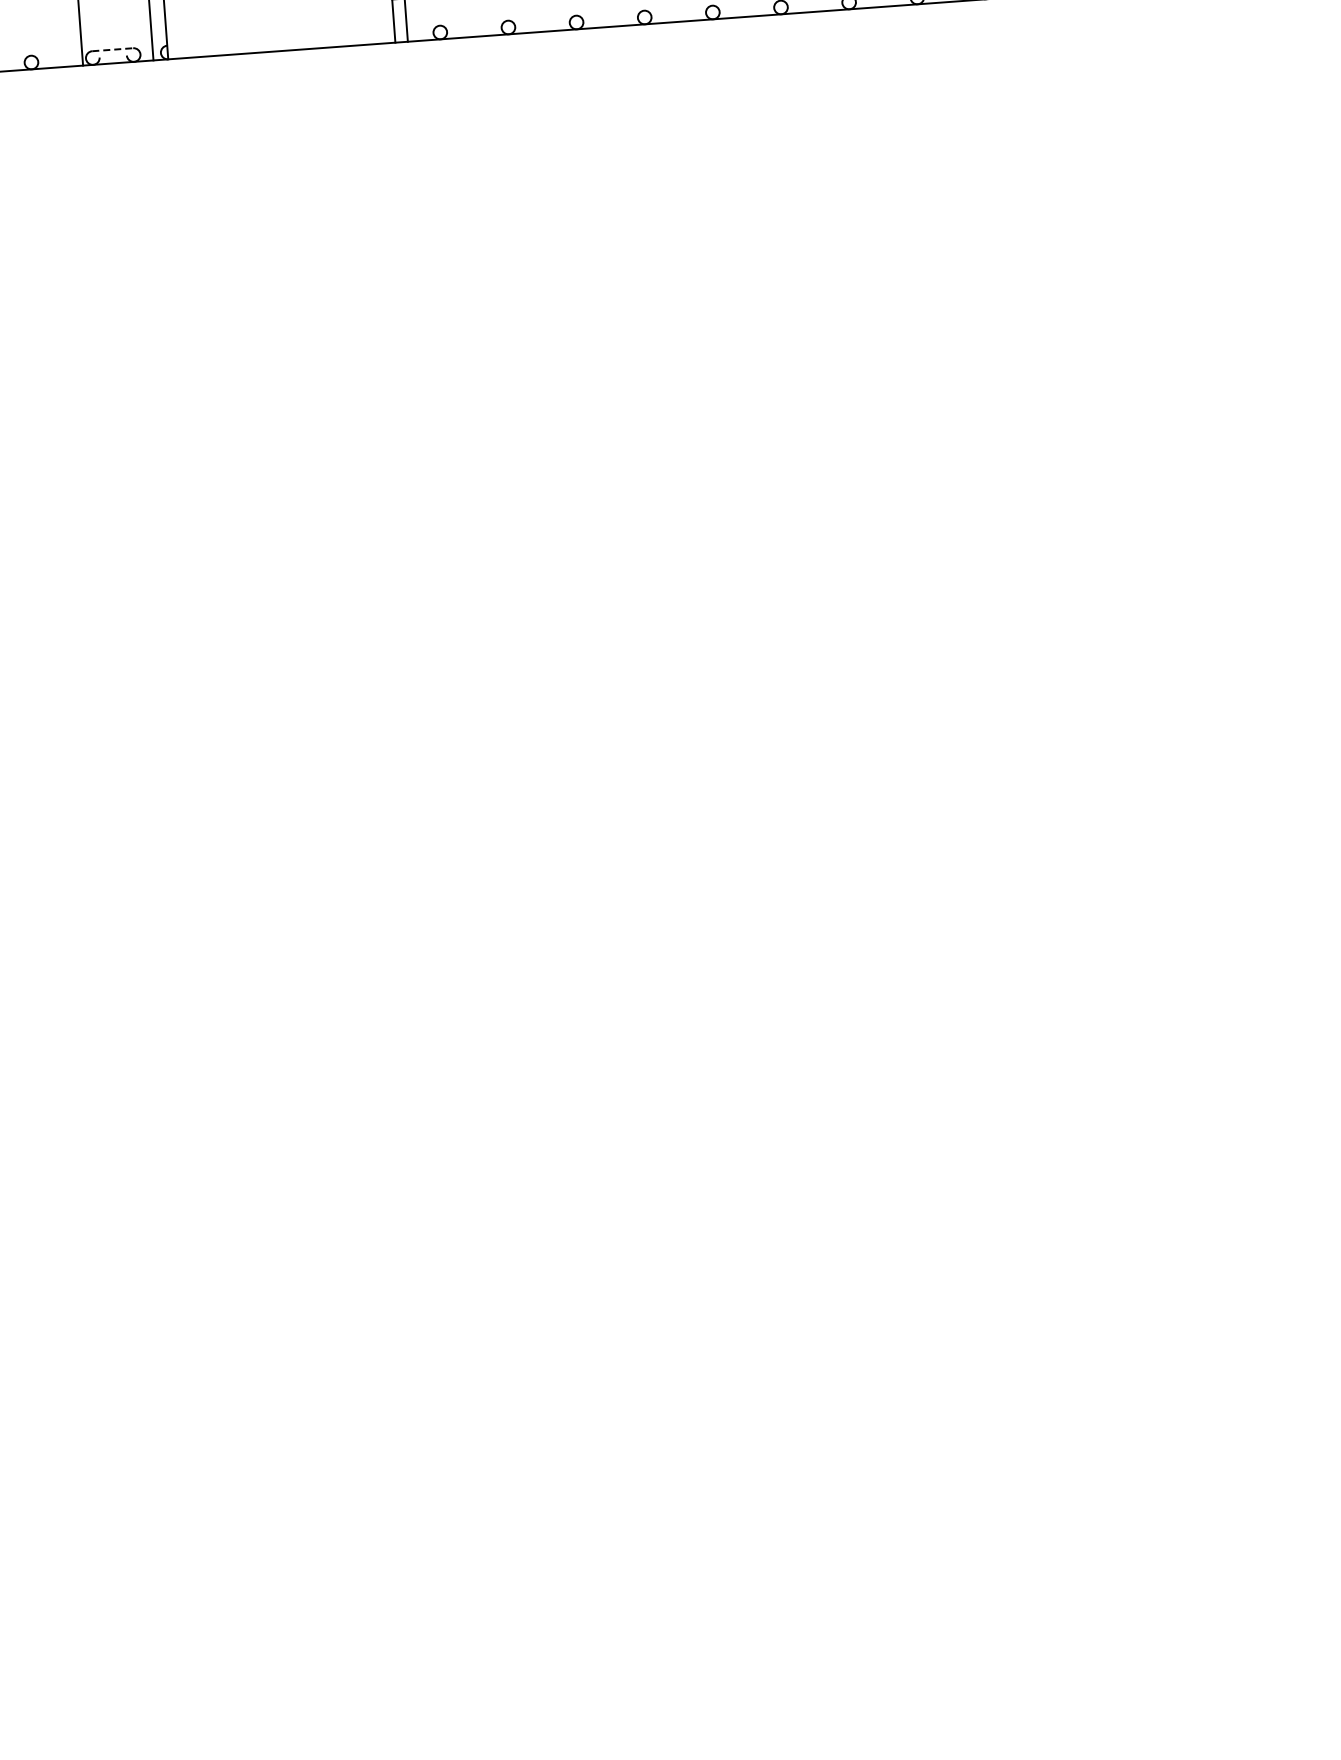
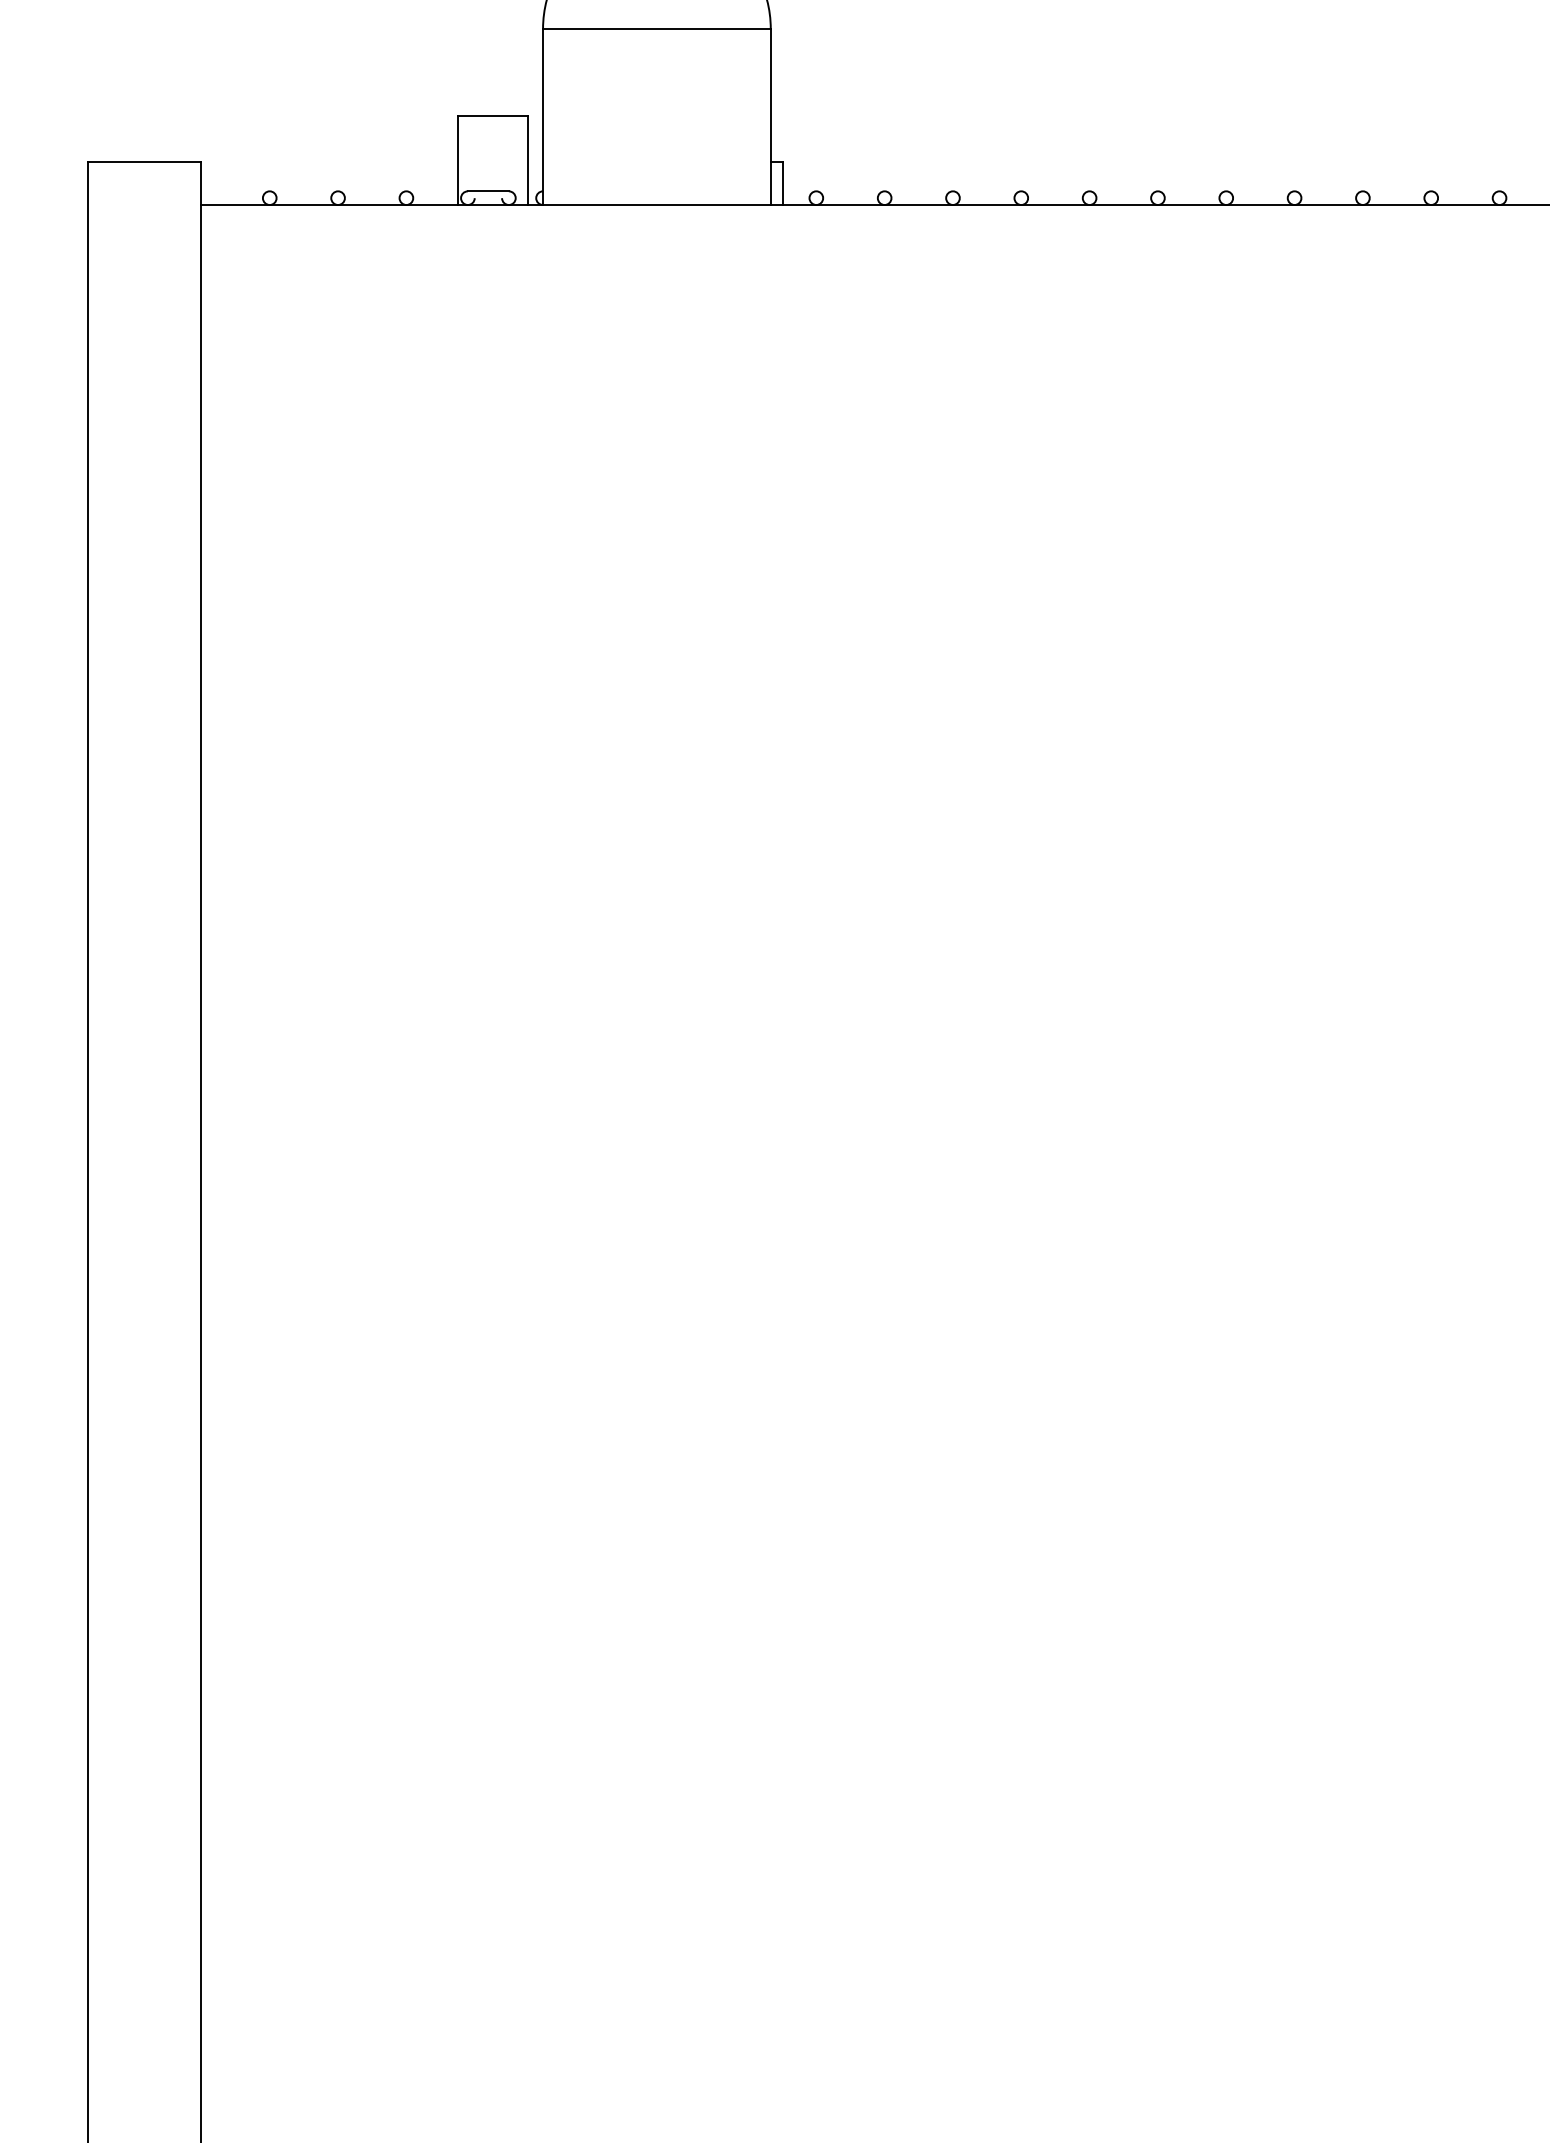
line: (112, 49) -> (488, 191), dashed -> solid

